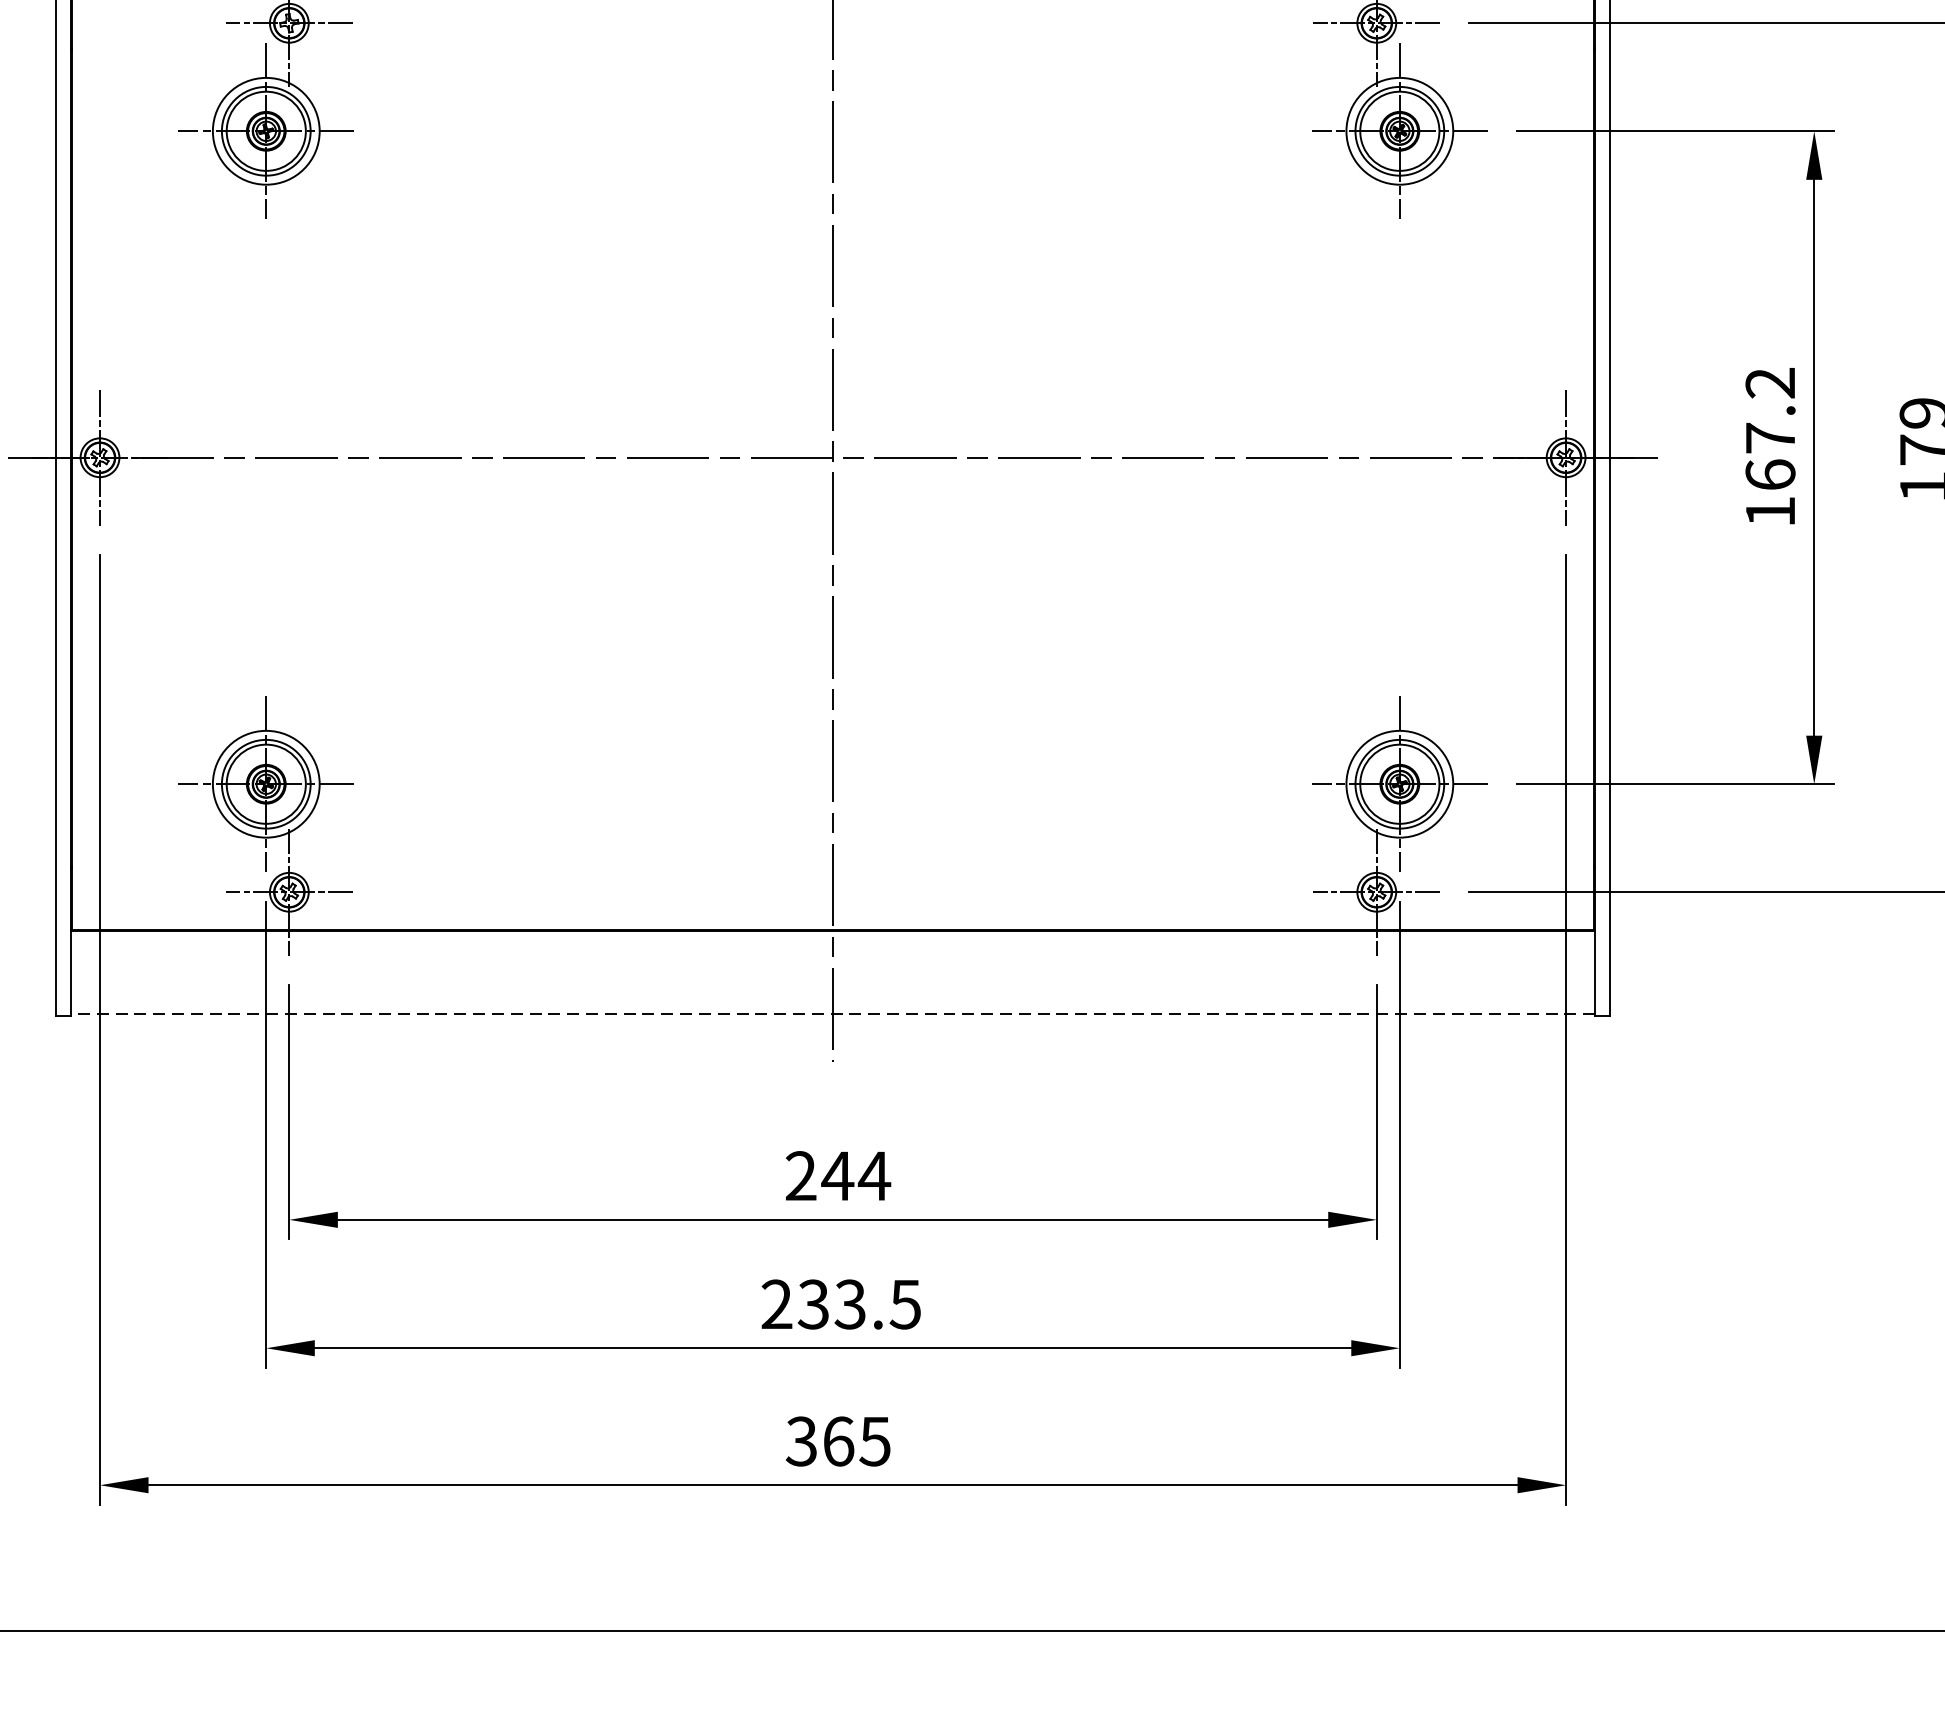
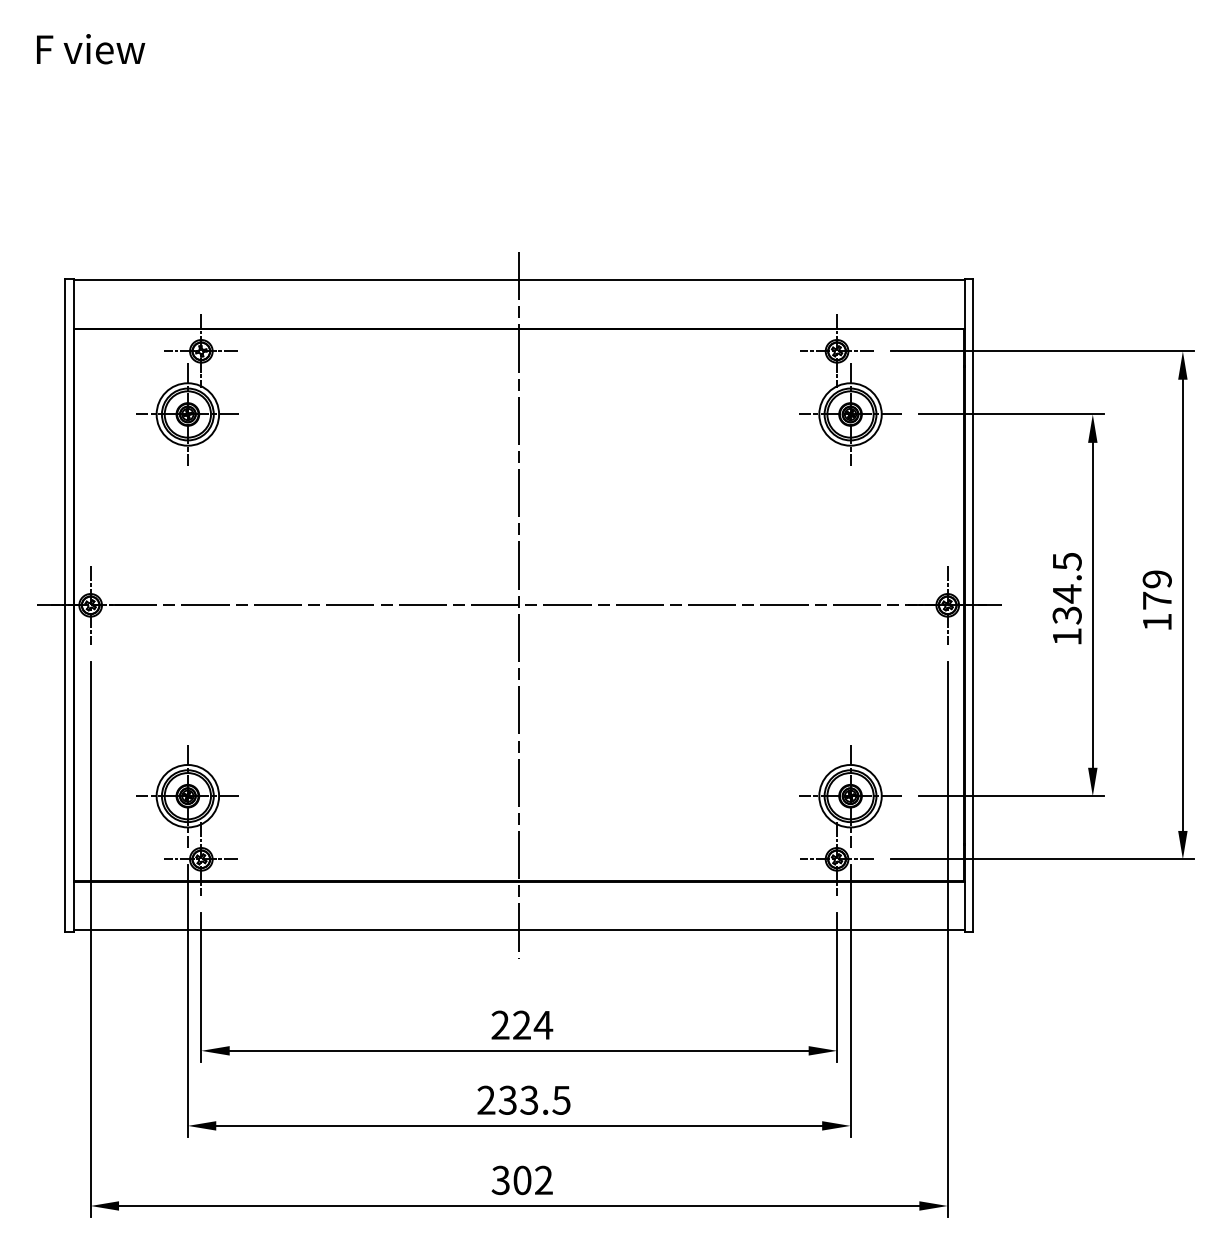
text: (1769, 428) -> (1066, 588), 167.2 -> 134.5
line: (833, 1013) -> (519, 930), dashed -> solid
text: (836, 1174) -> (521, 1024), 244 -> 224
text: (855, 1441) -> (532, 1180), 365 -> 302

